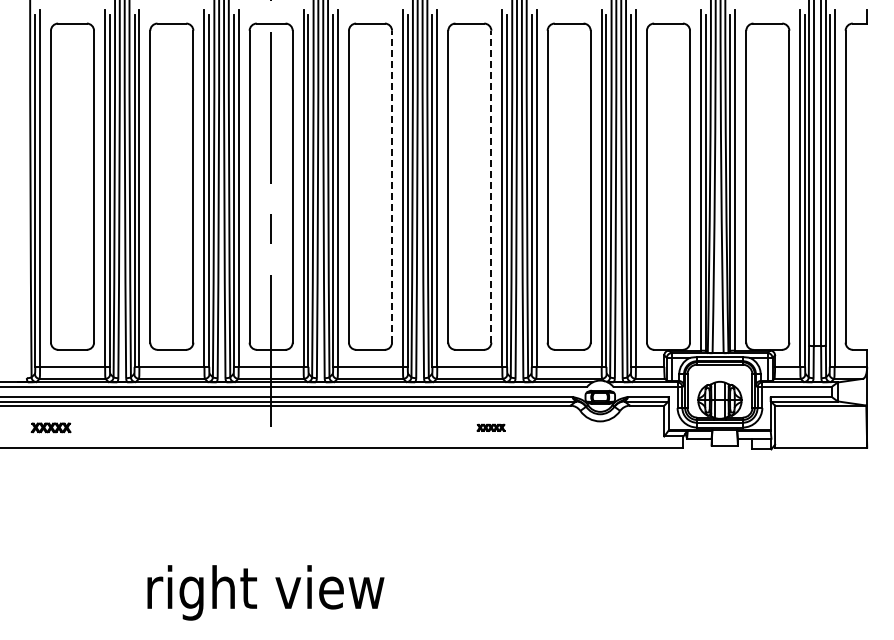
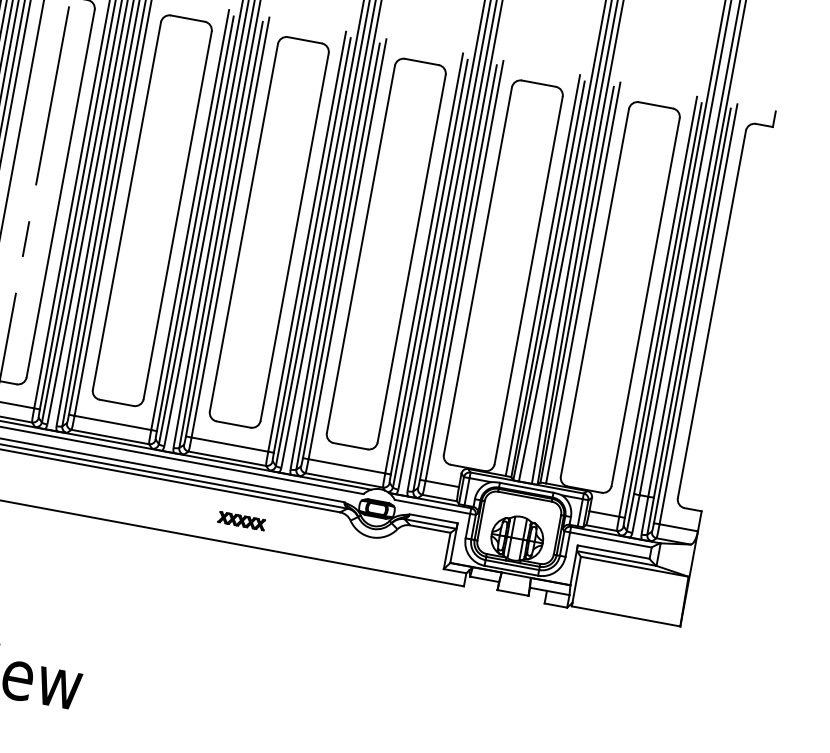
line: (392, 186) -> (178, 215), dashed -> solid
line: (491, 186) -> (294, 236), dashed -> solid
part: (490, 427) -> (241, 520), size x1.43

